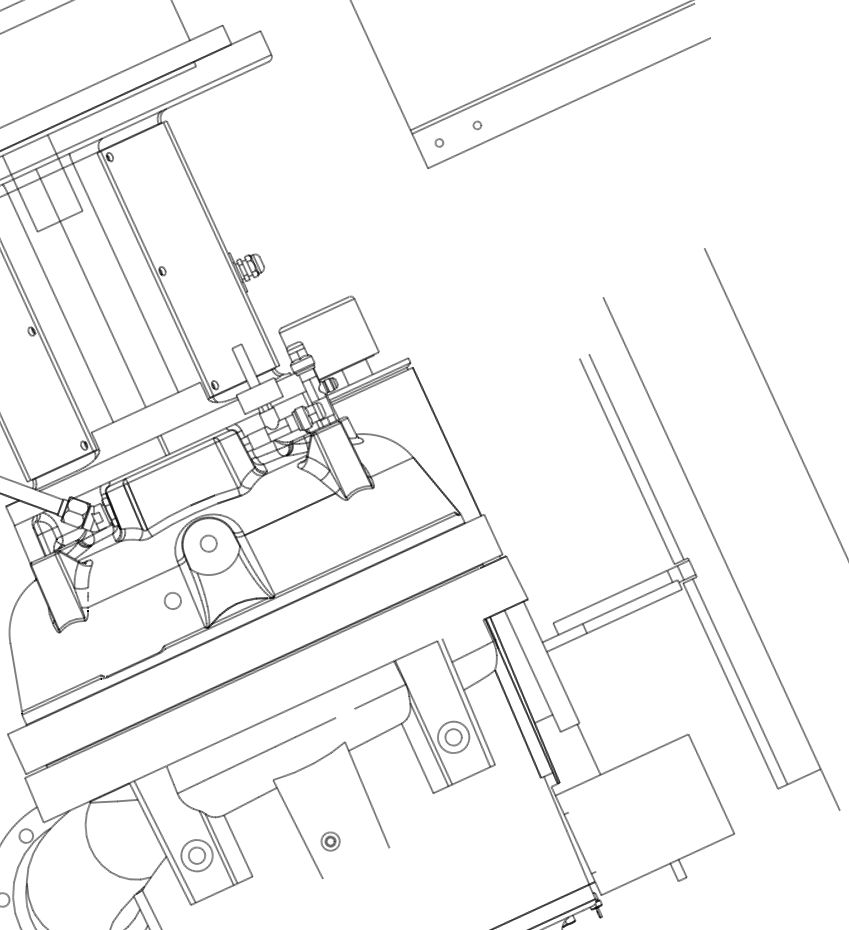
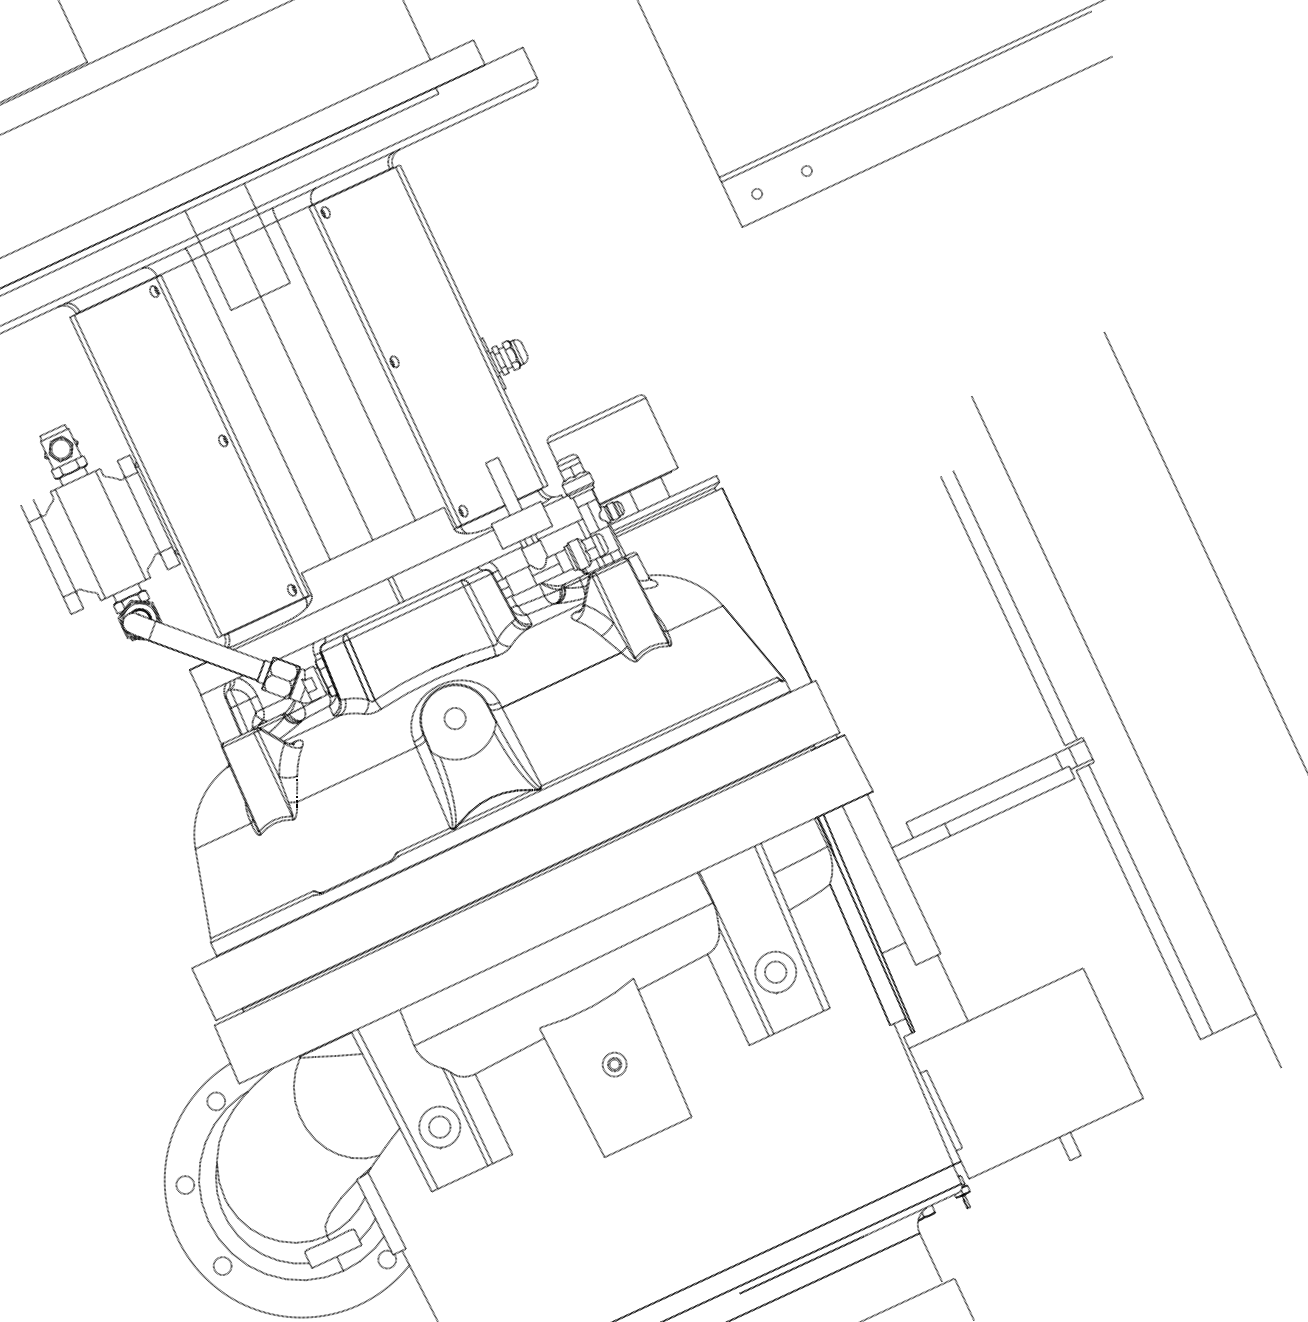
circle: (172, 600) -> (407, 793), removed
line: (460, 629) -> (784, 831), added
line: (31, 633) -> (223, 836), added
line: (344, 713) -> (633, 940), added
part: (330, 841) -> (614, 1064), moved
line: (582, 842) -> (944, 1109), added
line: (355, 863) -> (647, 1137), added

